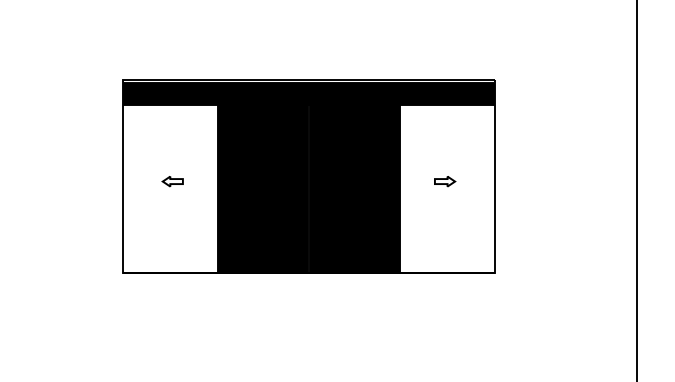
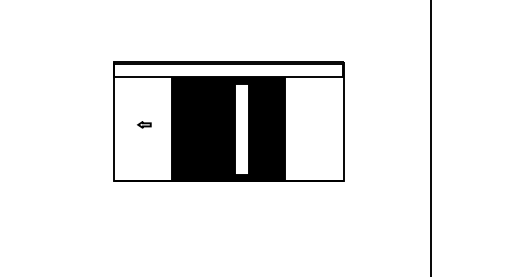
fill: (308, 93) -> (228, 70), removed
part: (444, 180) -> (312, 124), removed
fill: (329, 187) -> (241, 128), removed

